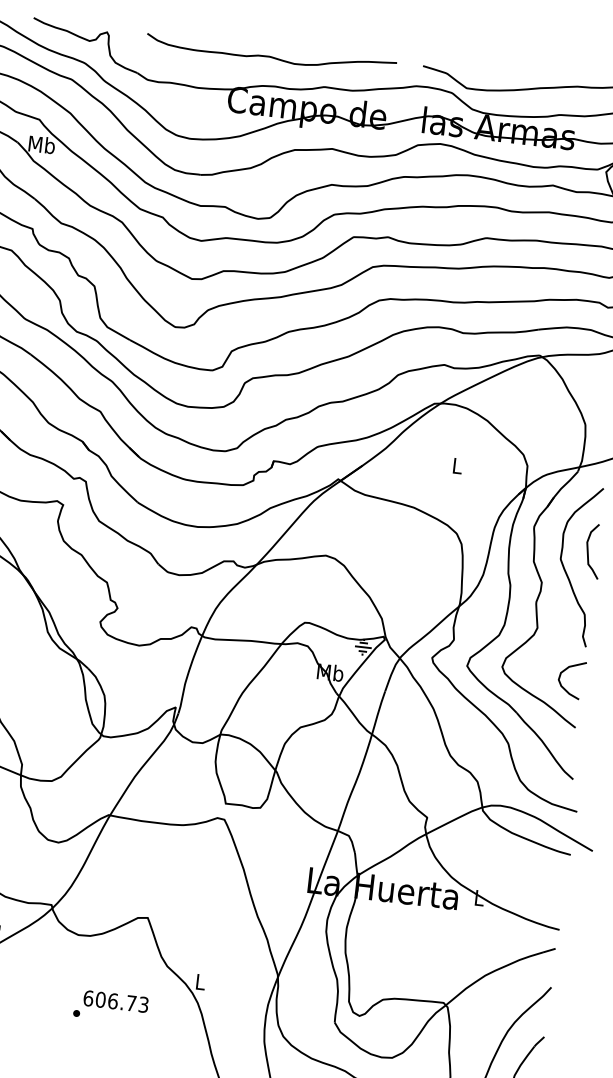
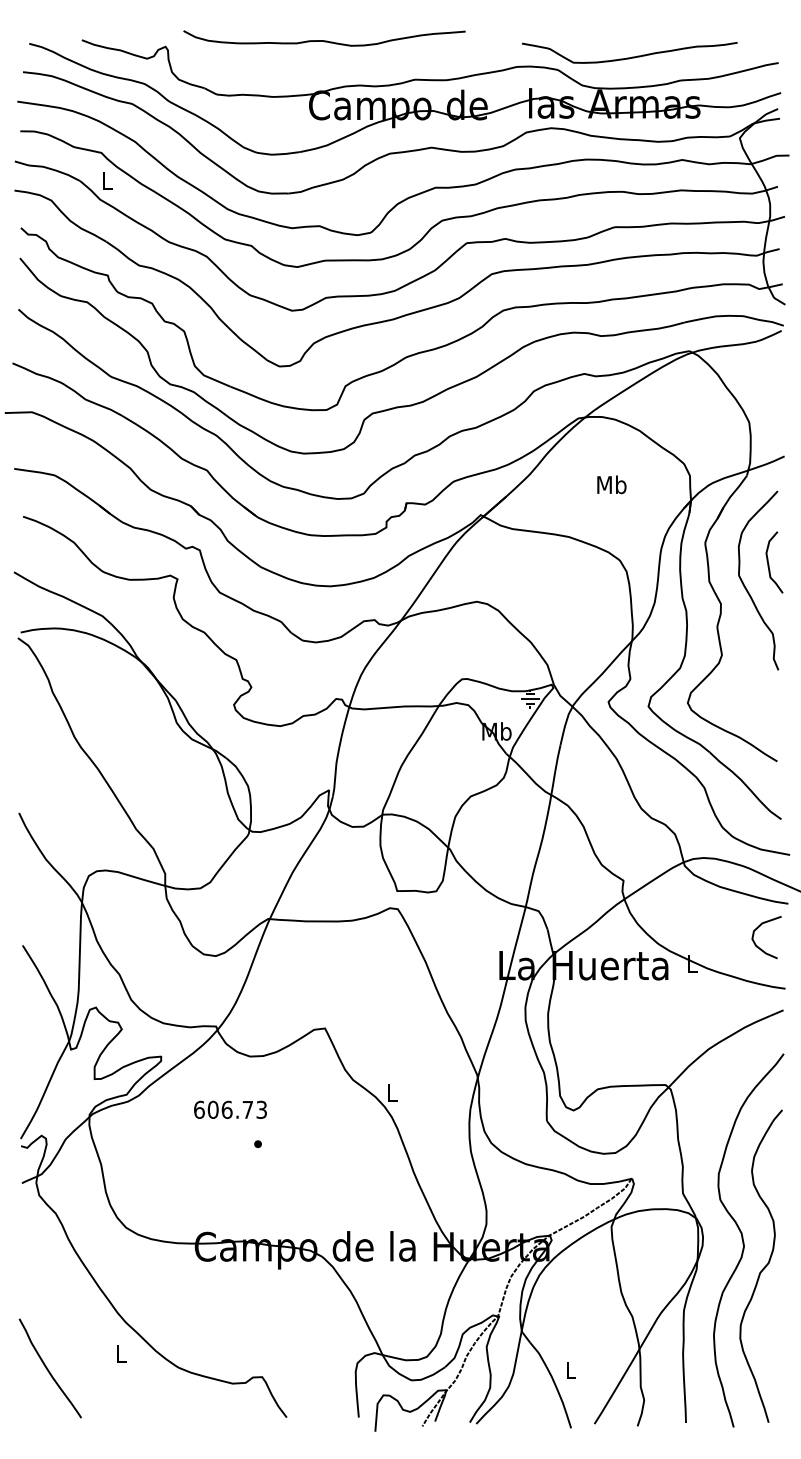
curve: (271, 56) -> (324, 40), moved
text: (42, 144) -> (107, 180), Mb -> L
text: (457, 465) -> (611, 484), L -> Mb
curve: (565, 671) -> (758, 928), moved
text: (116, 1001) -> (230, 1109), moved

